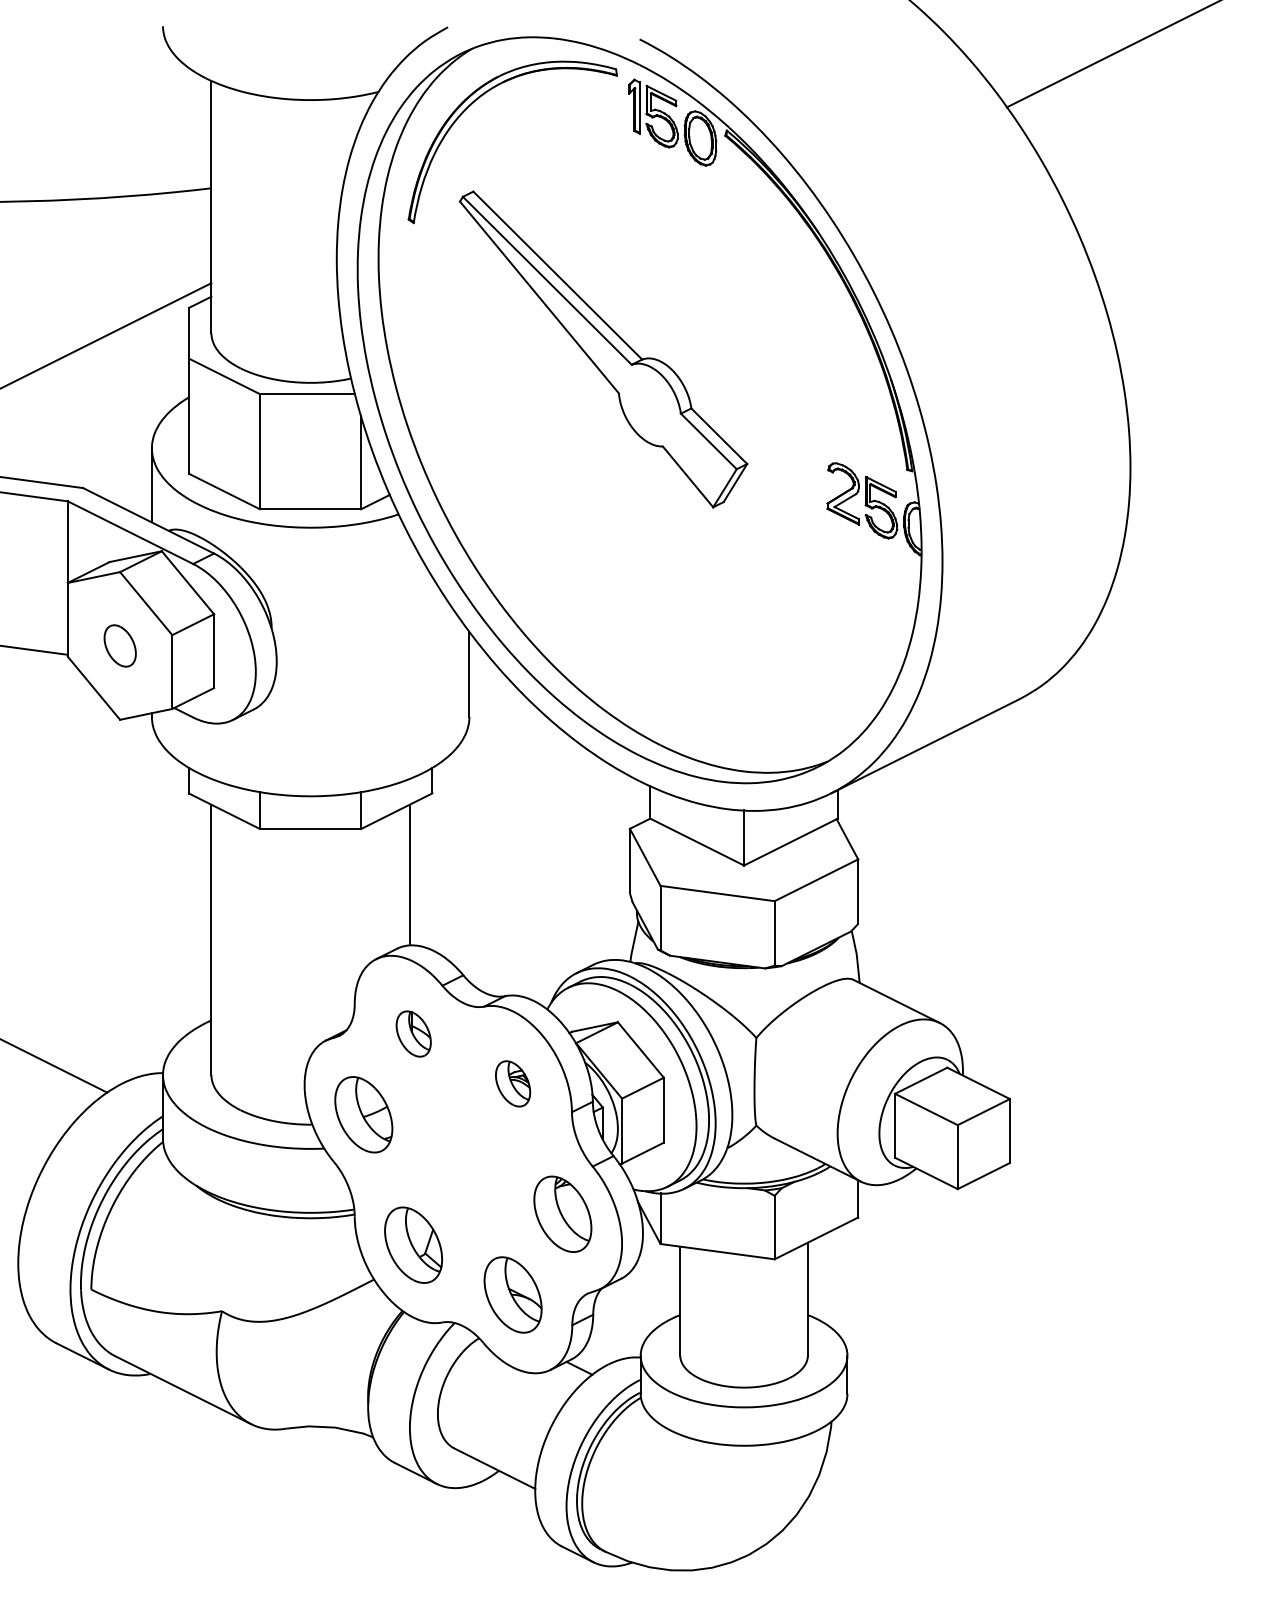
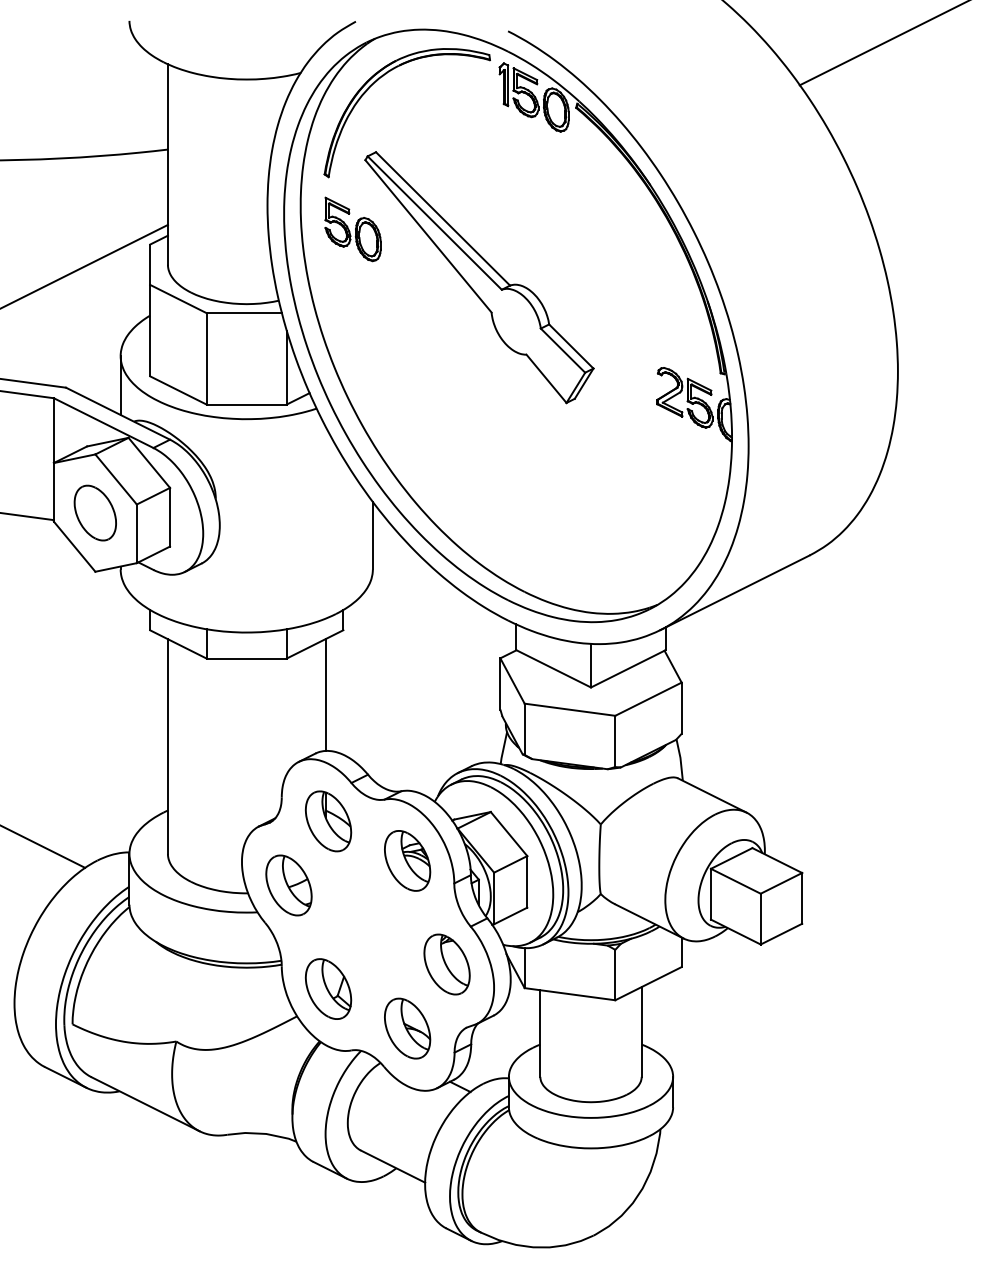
part: (444, 288) -> (353, 229), added
part: (120, 645) -> (95, 512), size x1.67
part: (413, 1033) -> (328, 820), size x1.67
part: (512, 1083) -> (407, 860), size x1.67

